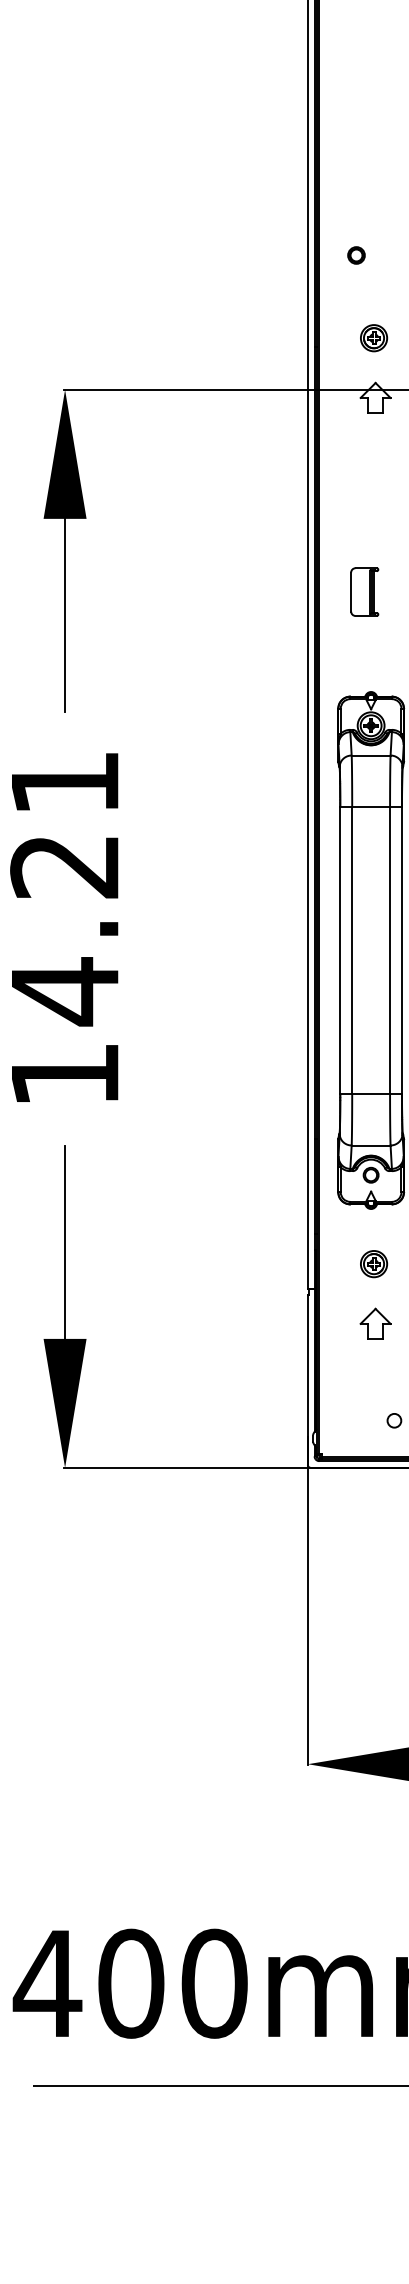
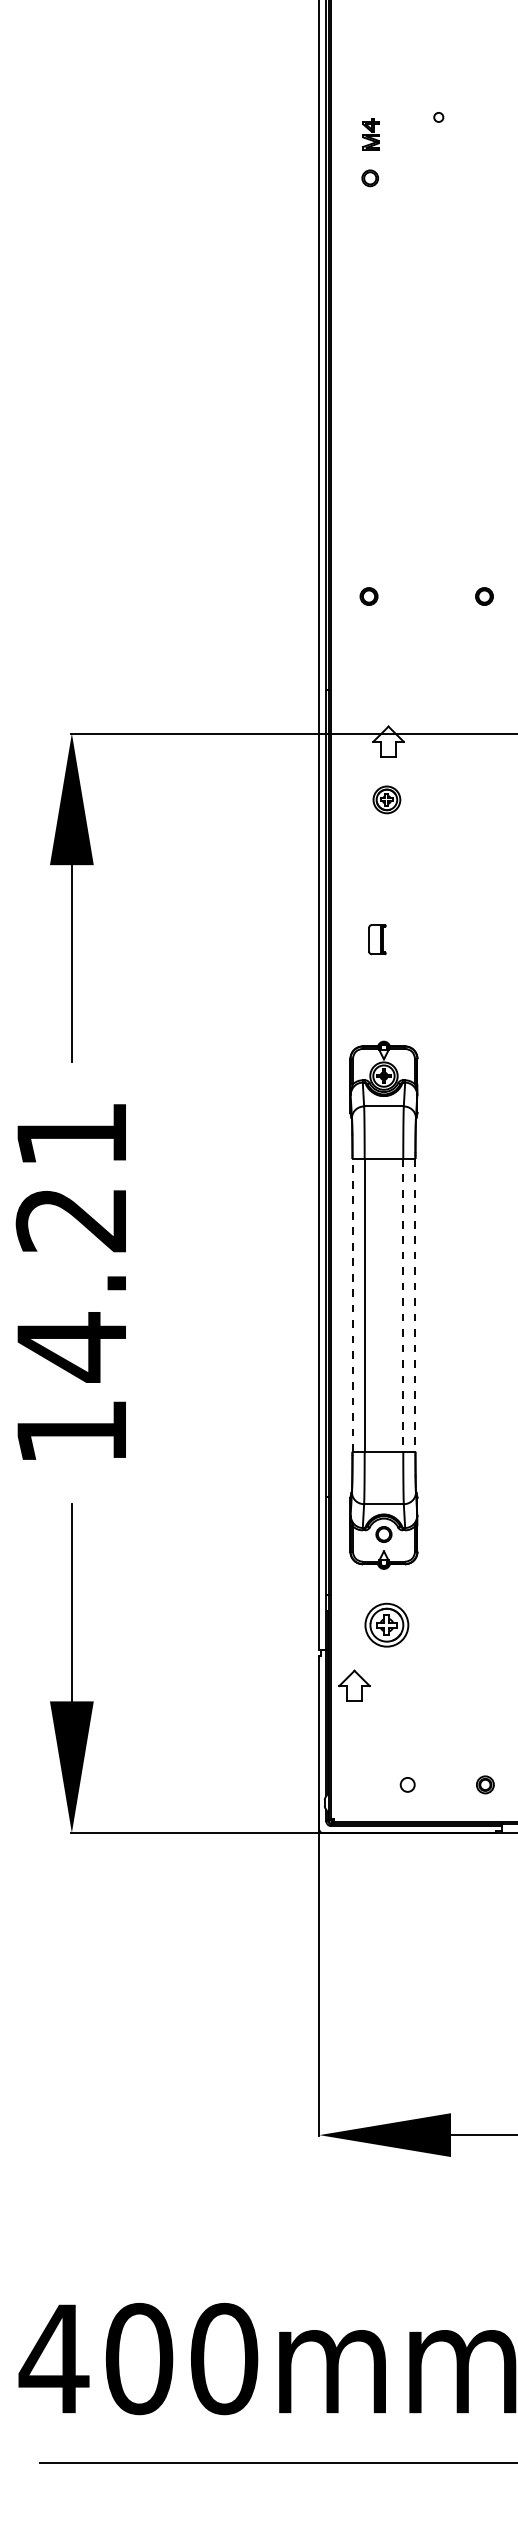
part: (373, 337) -> (386, 799), moved
part: (364, 591) -> (377, 939), size x0.6
line: (340, 949) -> (352, 1304), solid -> dashed
line: (390, 950) -> (403, 1305), solid -> dashed
line: (402, 950) -> (415, 1305), solid -> dashed
part: (373, 1263) -> (386, 1624), size x1.6
part: (375, 1323) -> (354, 1685), moved

